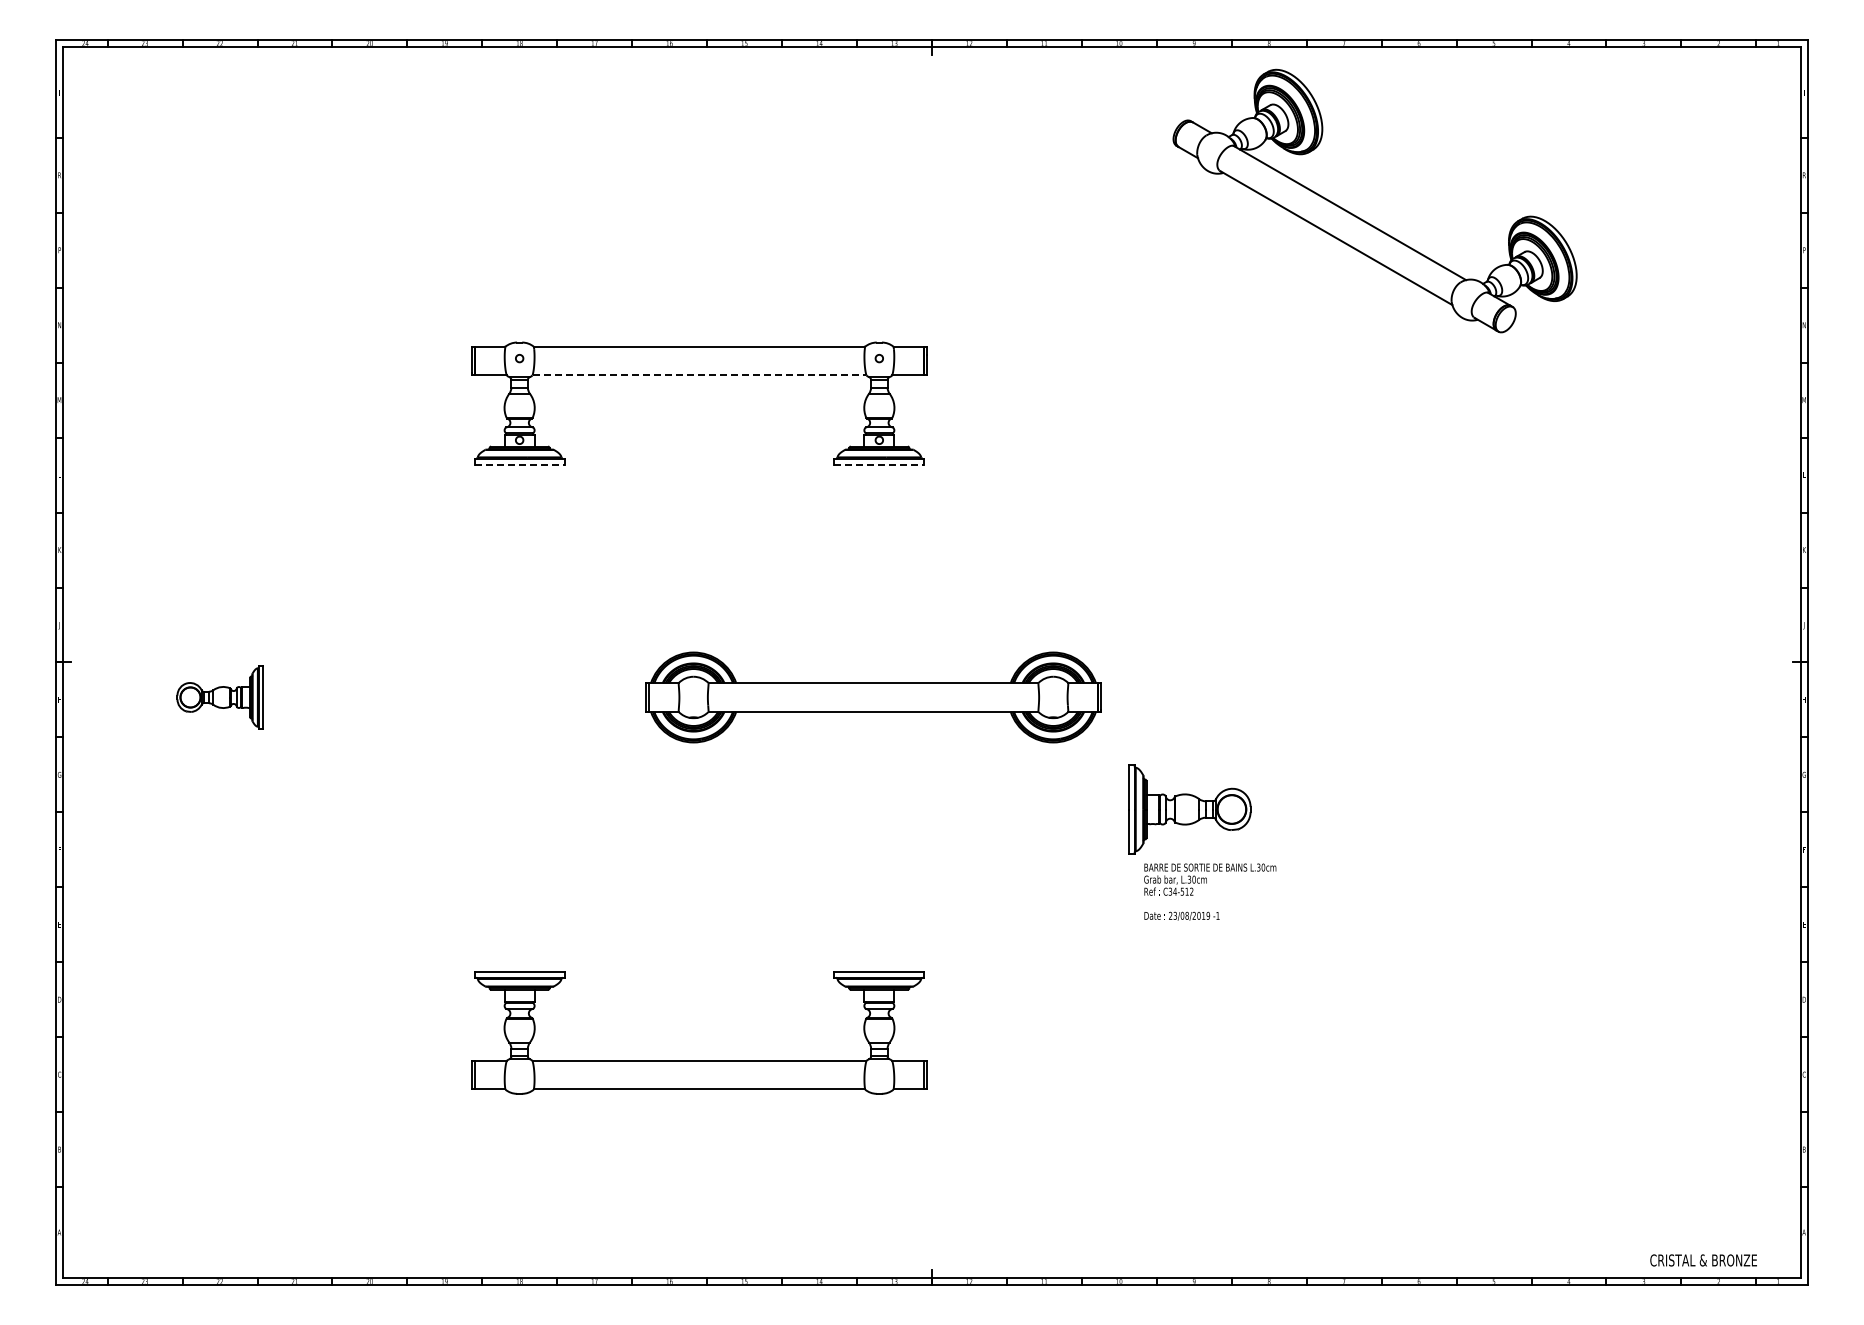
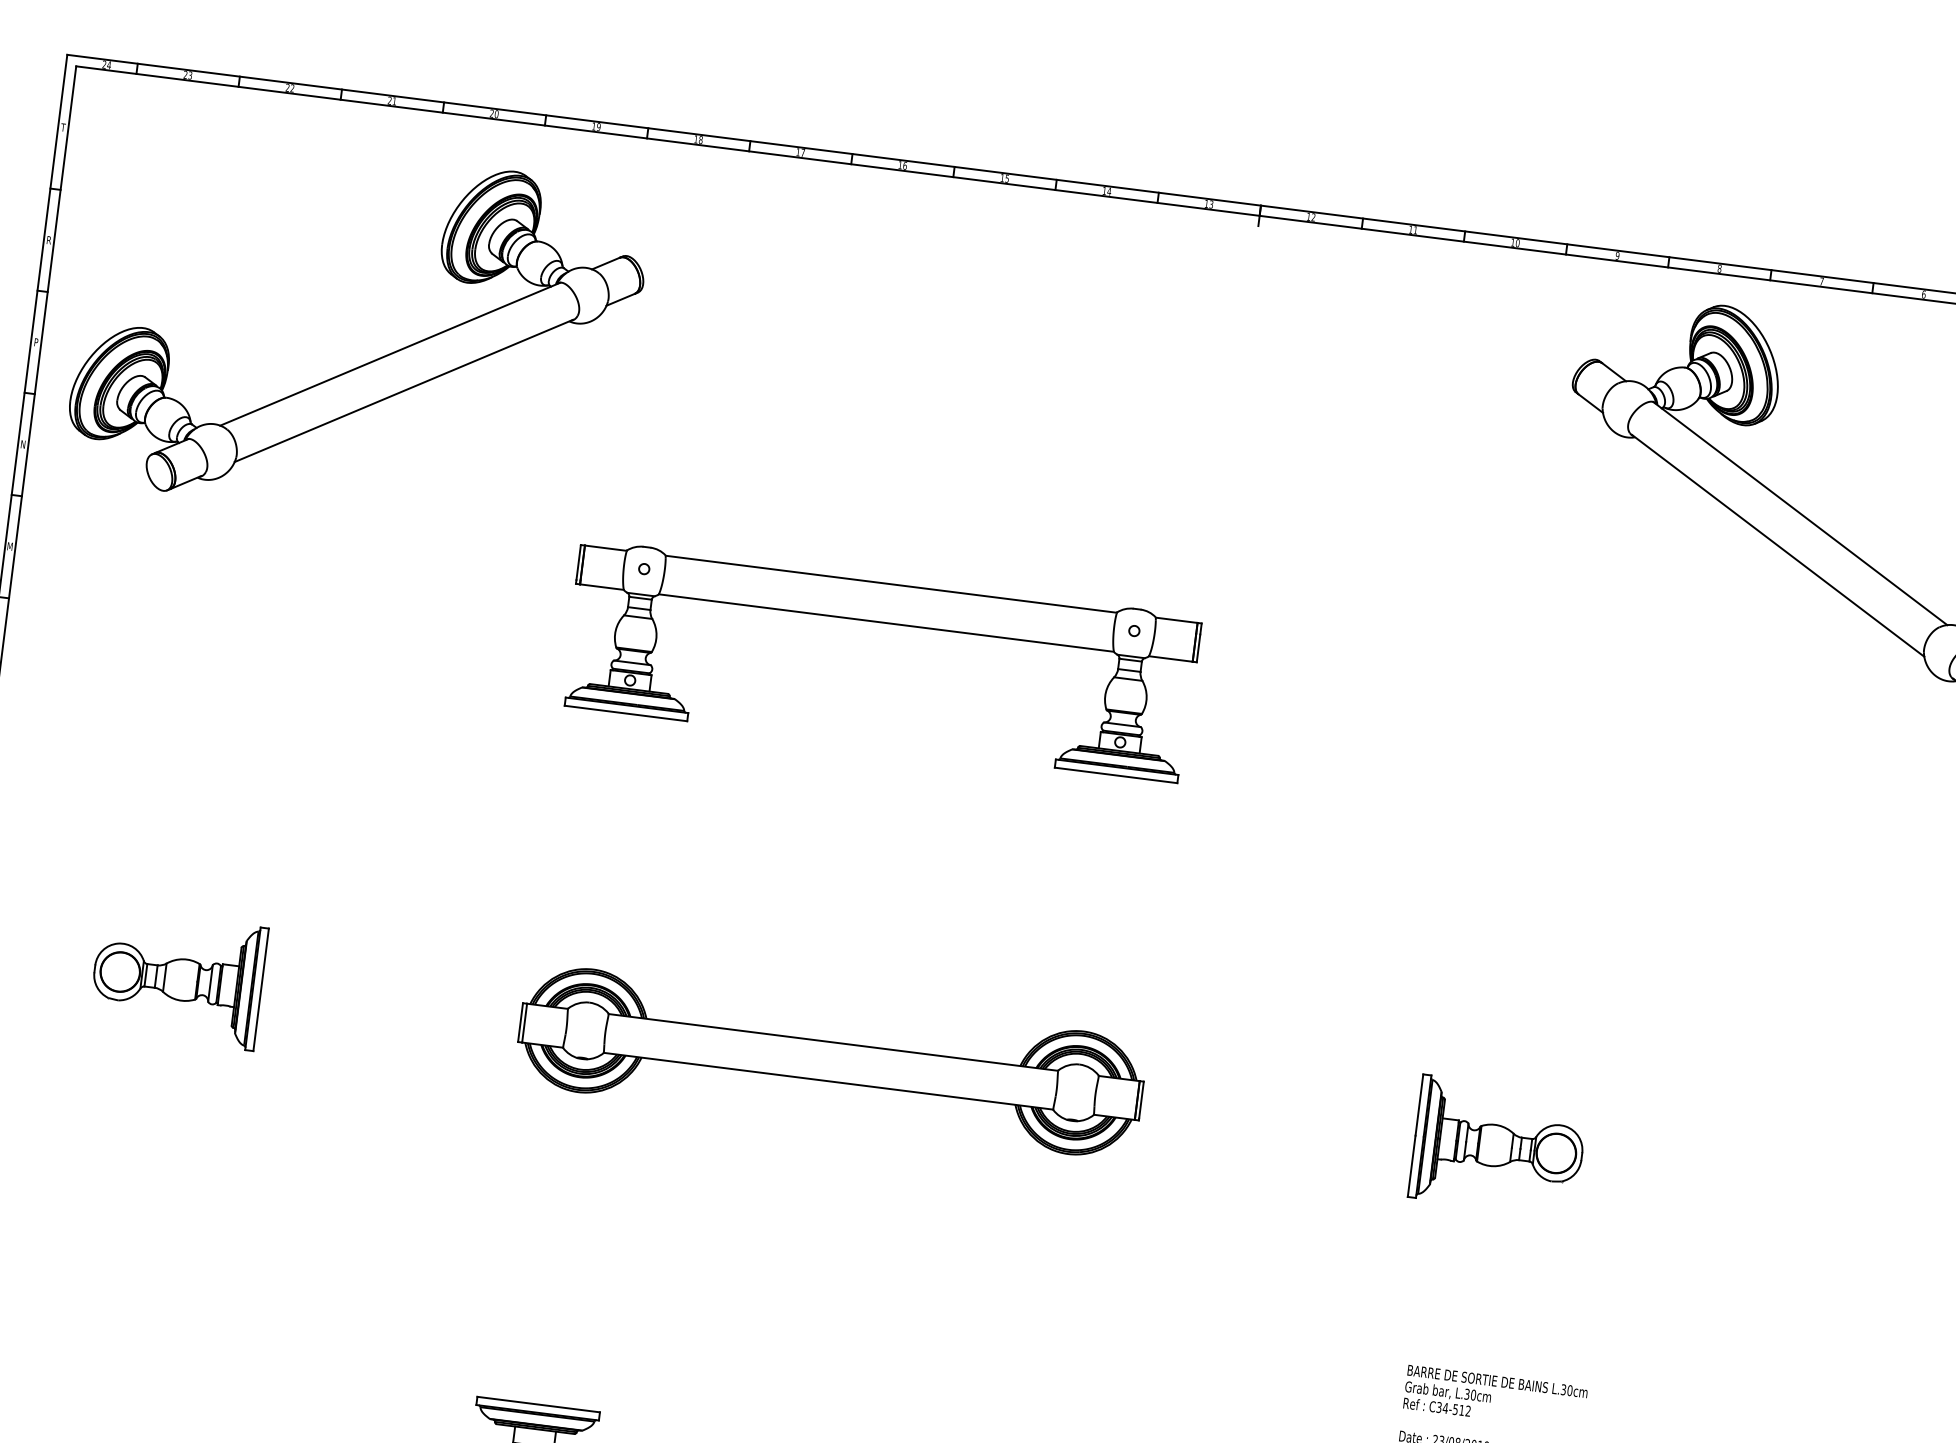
part: (300, 234) -> (367, 362), added
line: (699, 375) -> (886, 623), dashed -> solid
line: (519, 464) -> (625, 713), dashed -> solid
line: (879, 464) -> (1116, 775), dashed -> solid
part: (219, 697) -> (176, 979), size x1.43
part: (873, 697) -> (830, 1061), moved
part: (1189, 809) -> (1498, 1146), moved

